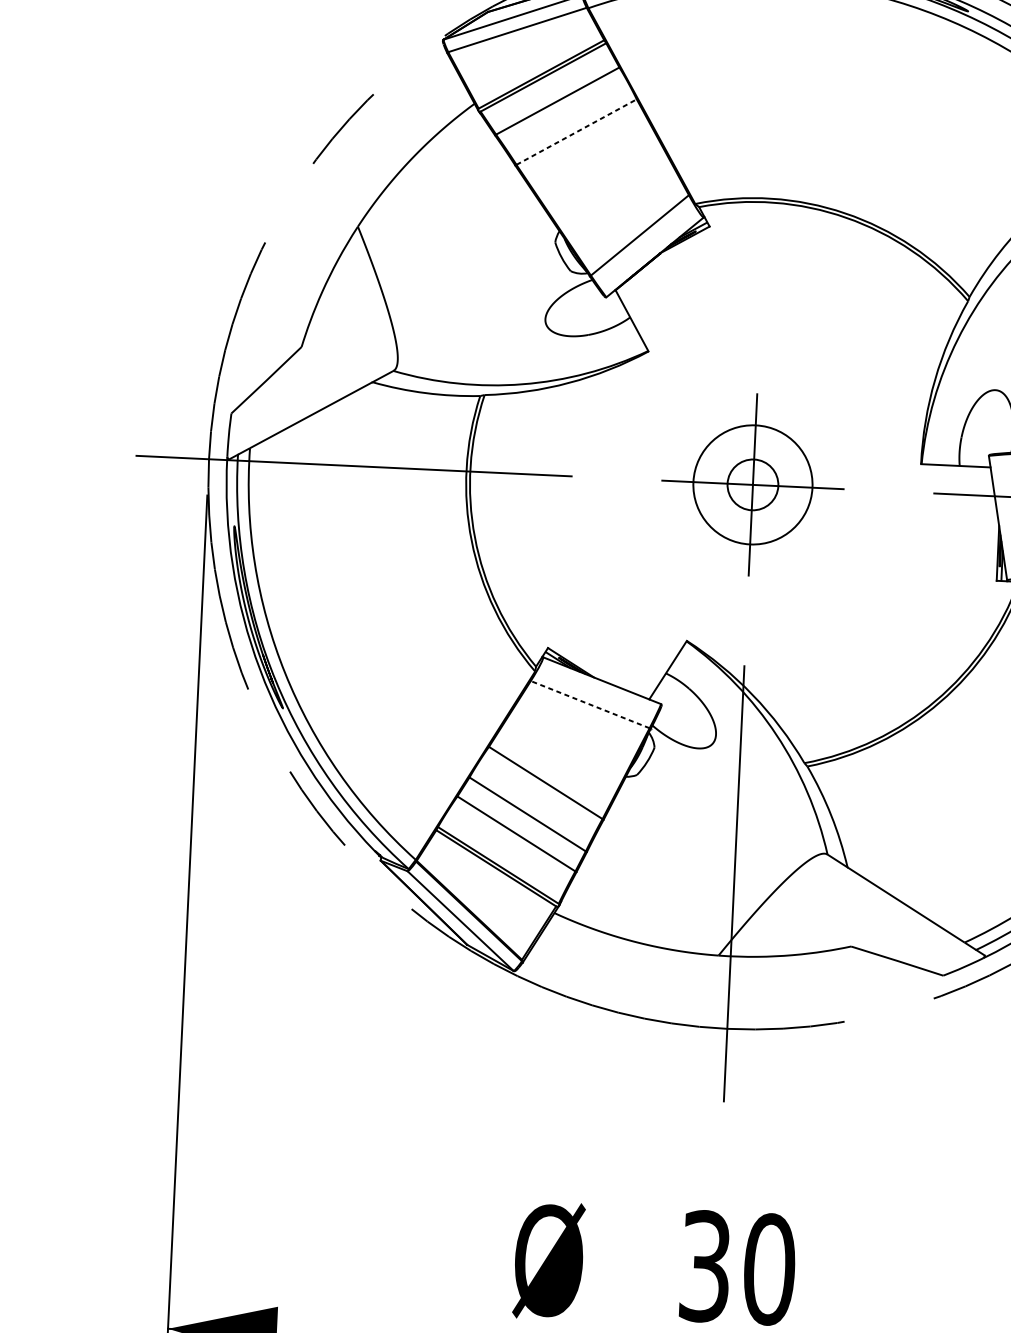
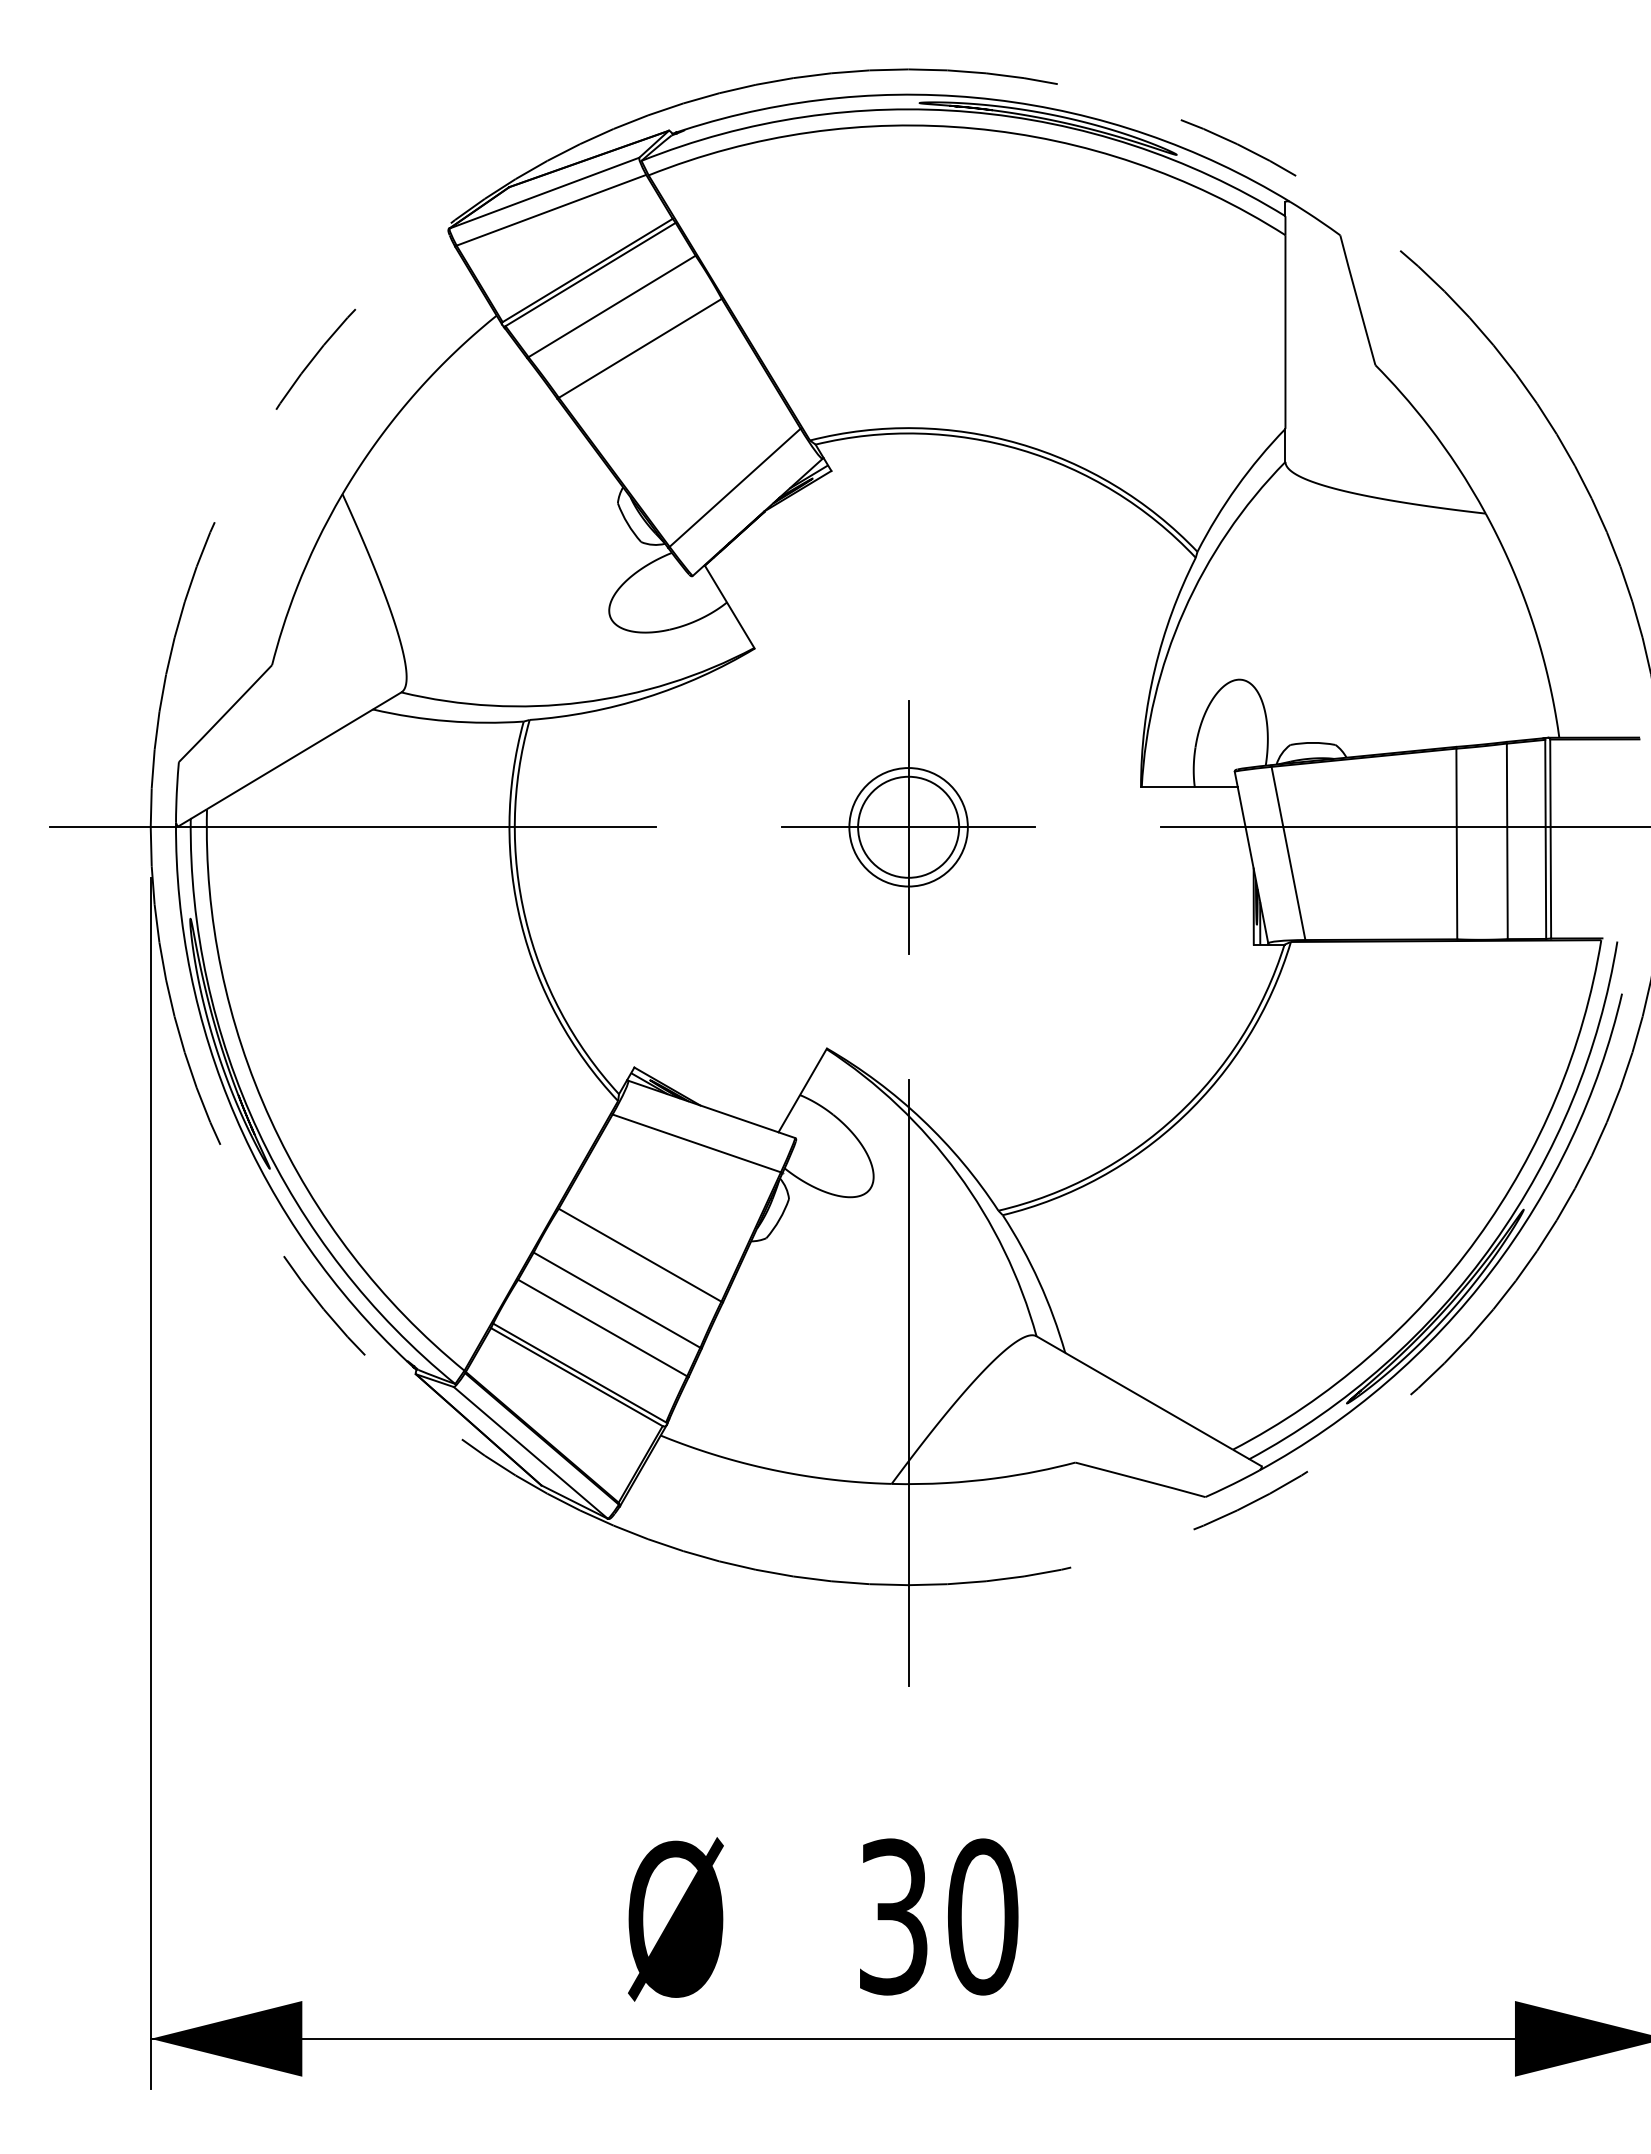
line: (576, 132) -> (640, 348), dashed -> solid
circle: (752, 484) -> (908, 826), size x1.43
circle: (752, 485) -> (908, 827), size x0.71
line: (590, 704) -> (696, 1143), dashed -> solid

